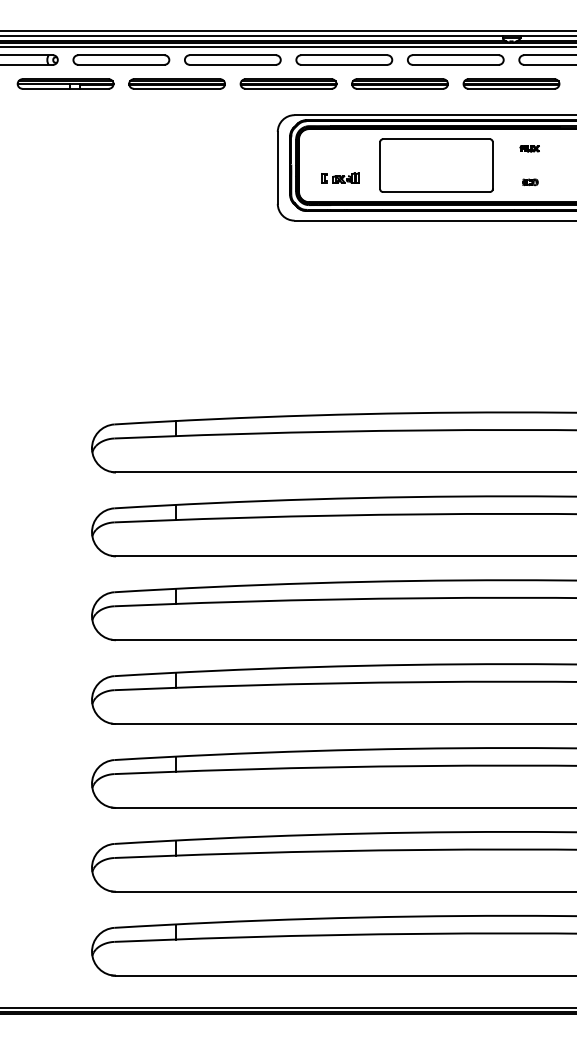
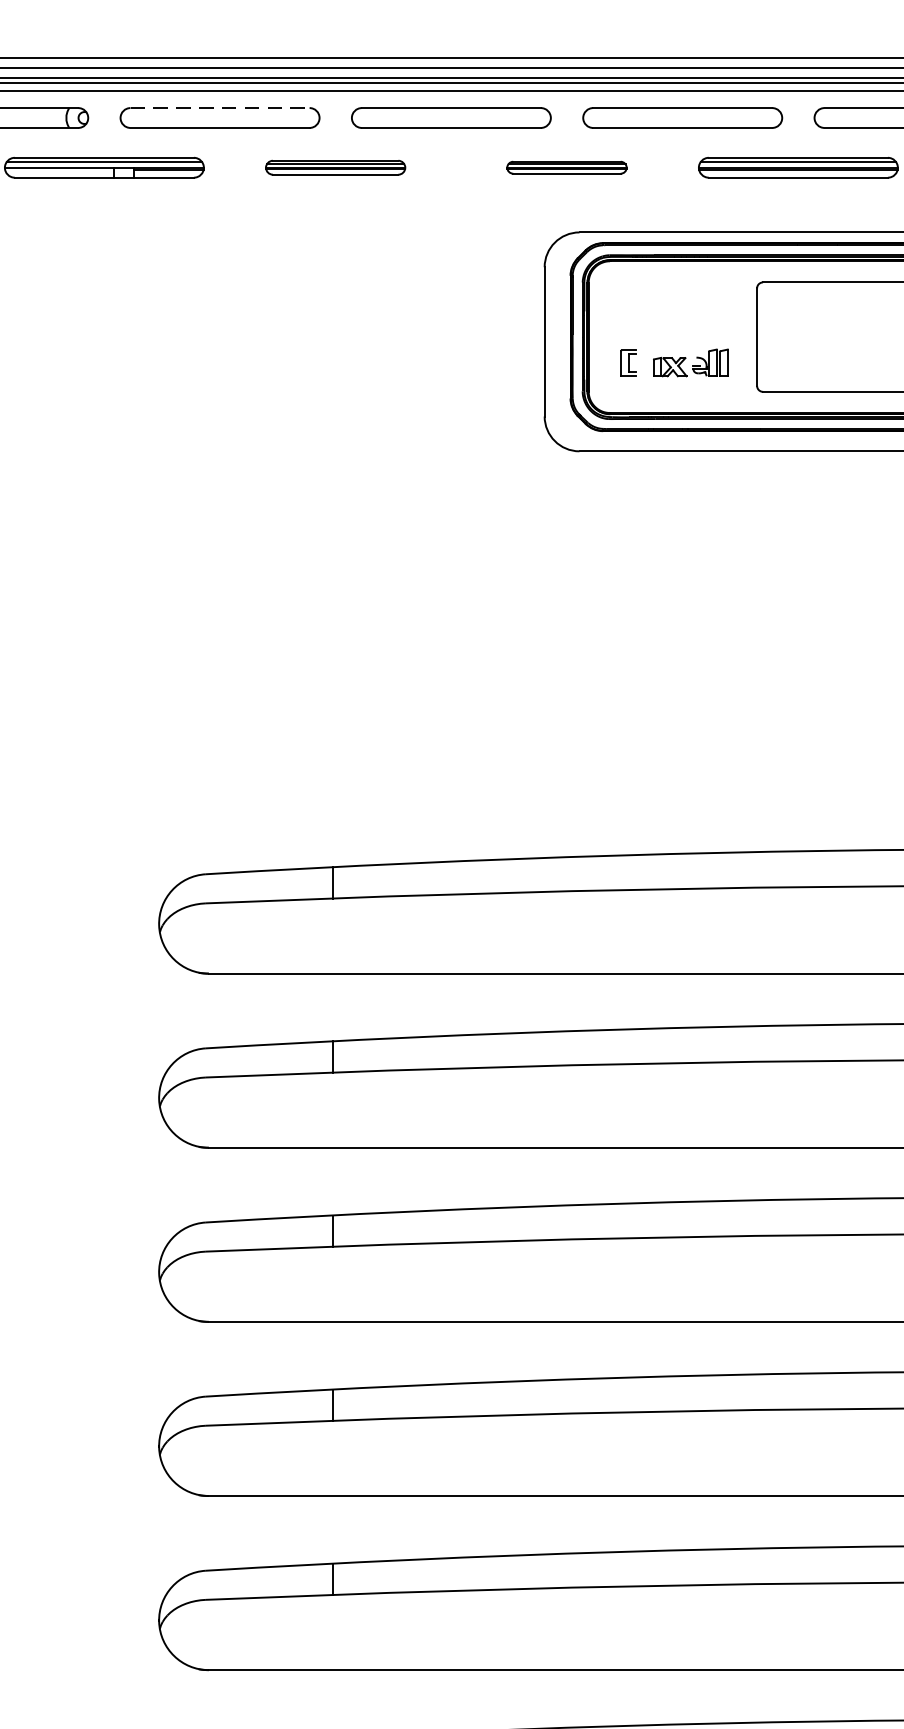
line: (121, 55) -> (220, 108), solid -> dashed
part: (176, 83) -> (334, 166), size x0.7
part: (288, 83) -> (566, 166), size x0.6
part: (340, 177) -> (674, 361), size x1.4

